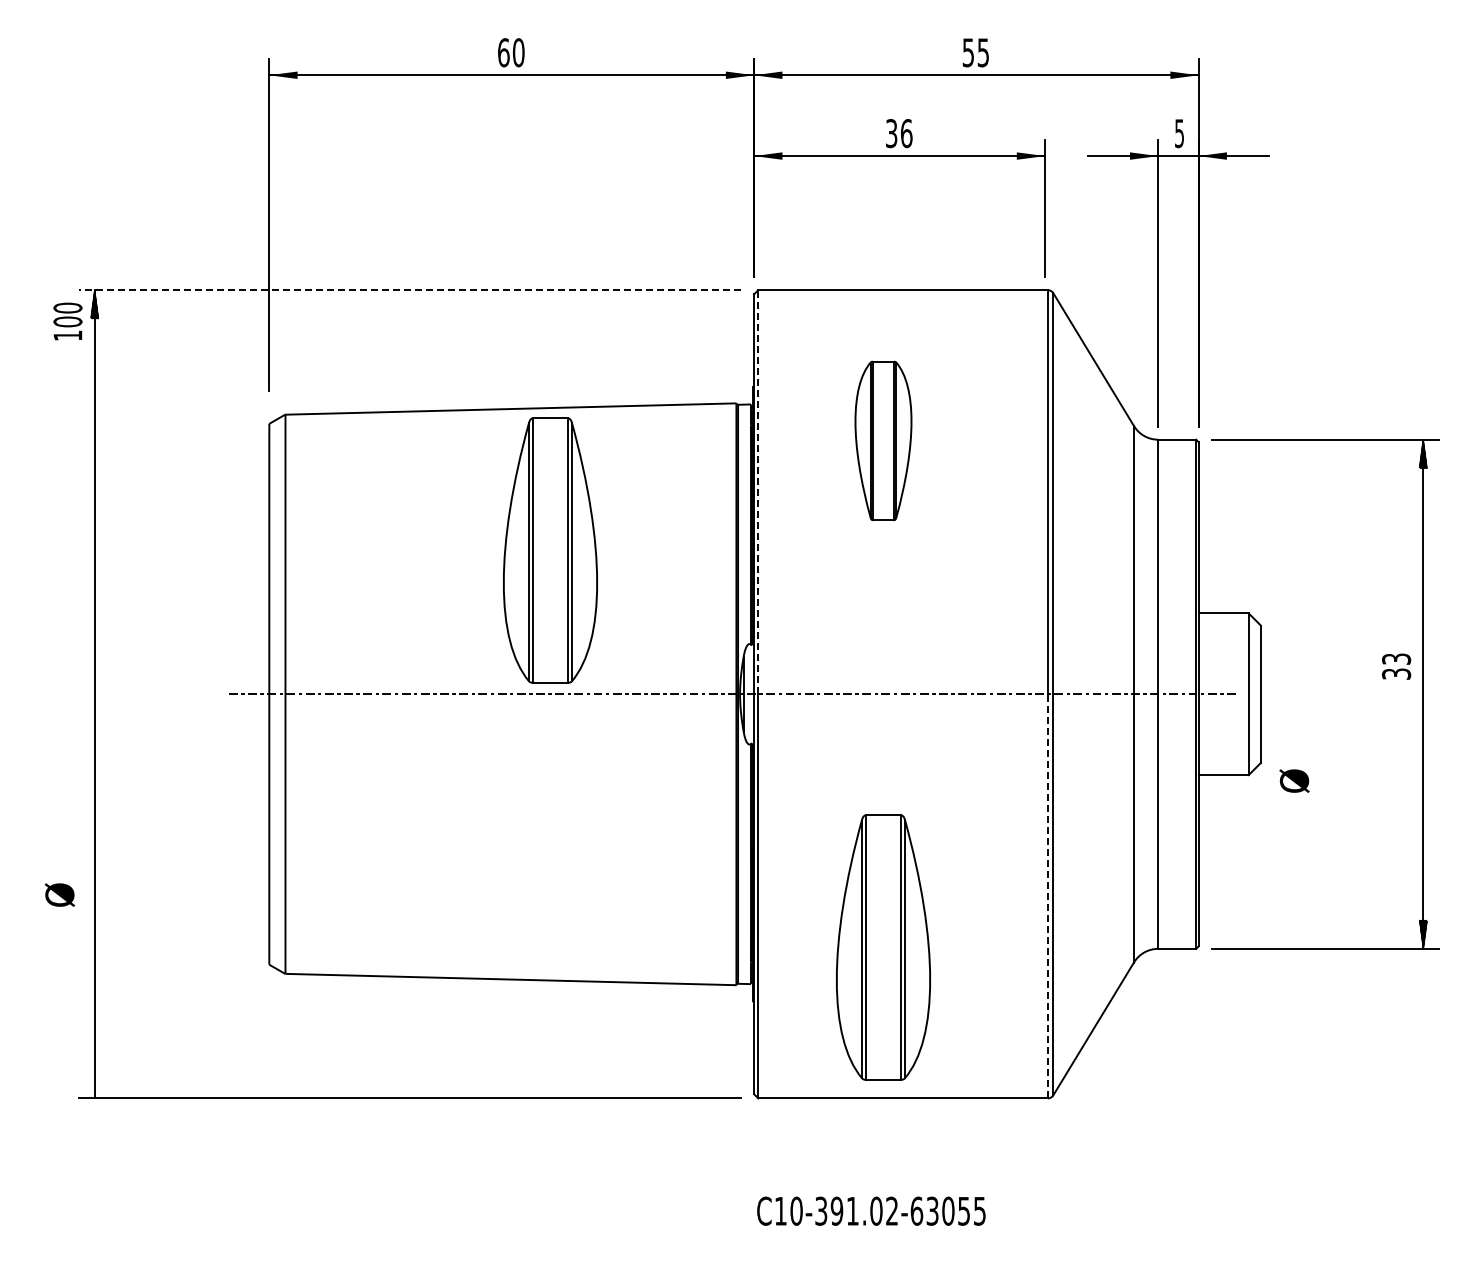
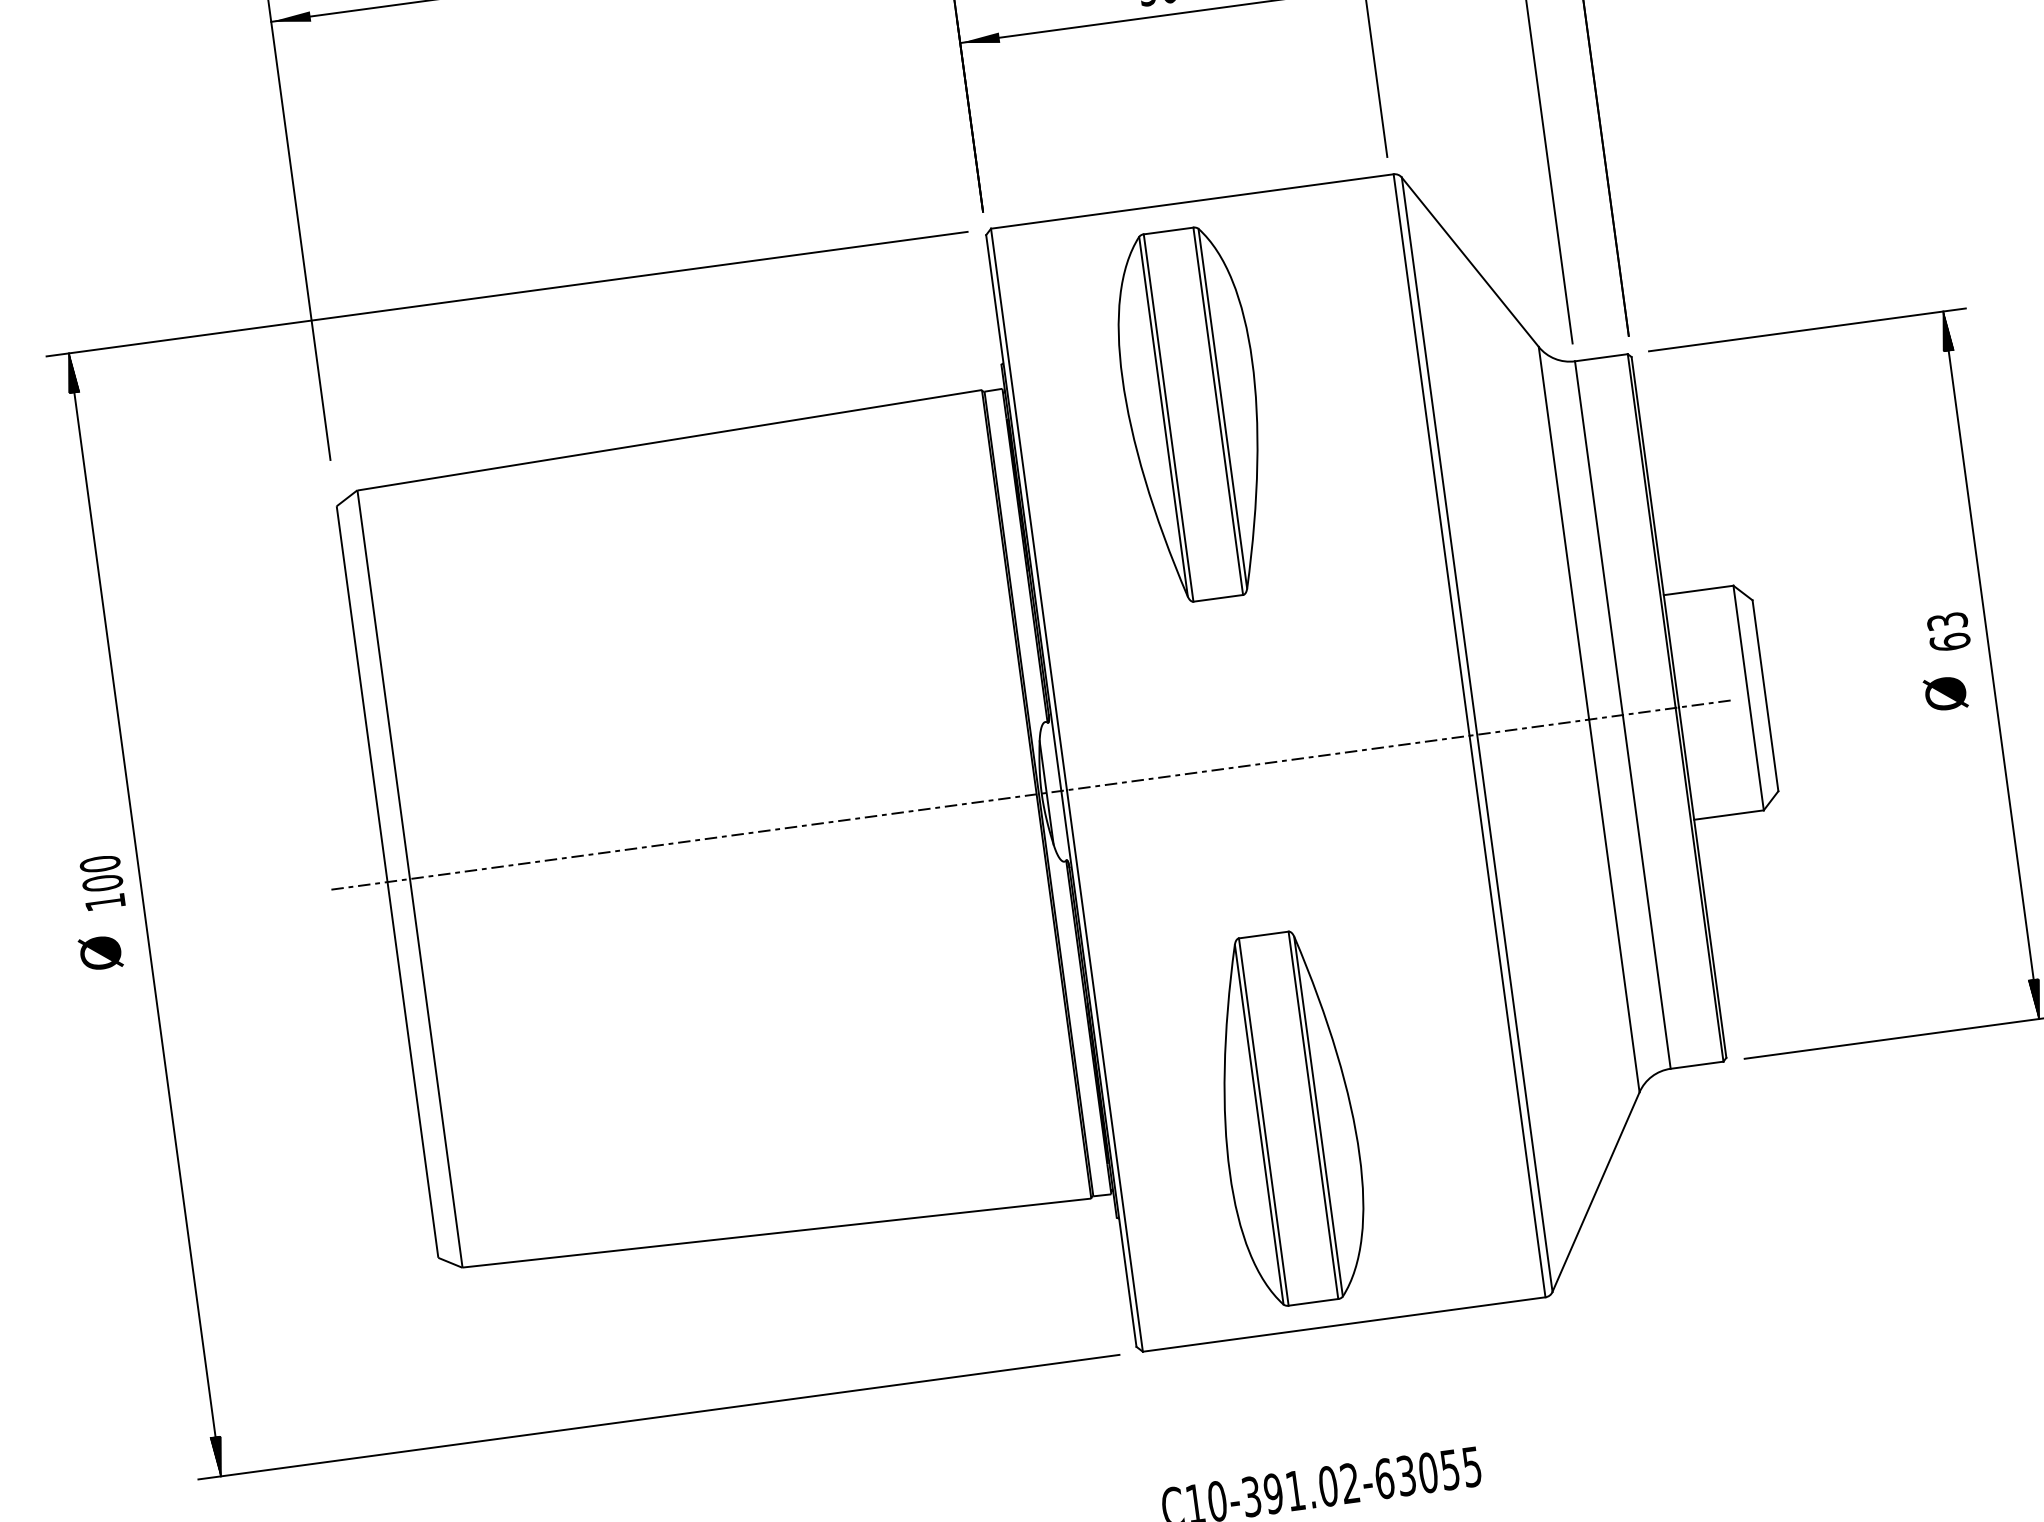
line: (409, 290) -> (506, 294), dashed -> solid
text: (67, 321) -> (102, 882), moved
part: (883, 440) -> (1193, 414), size x1.67
line: (758, 491) -> (1029, 508), dashed -> solid
part: (550, 550) -> (751, 629), removed
text: (1396, 673) -> (1950, 641), 33 -> 63
text: (1294, 780) -> (1945, 692), moved
text: (59, 894) -> (100, 952), moved
line: (1047, 895) -> (1506, 1015), dashed -> solid
hatch: (94, 1084) -> (217, 1457), added

